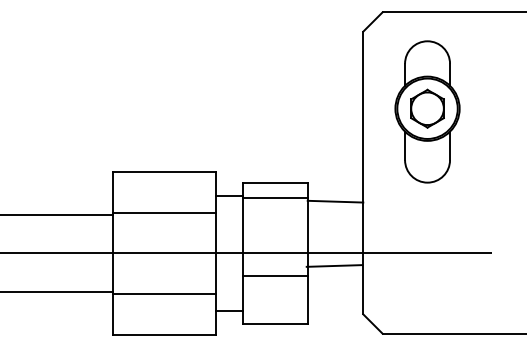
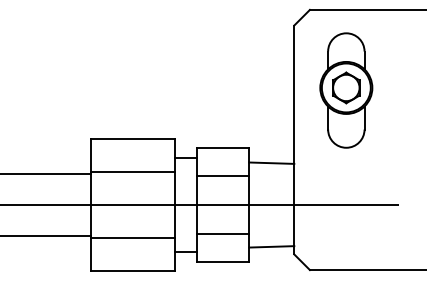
line: (275, 198) -> (223, 176), moved
line: (334, 265) -> (271, 246), moved
line: (275, 275) -> (223, 233), moved

